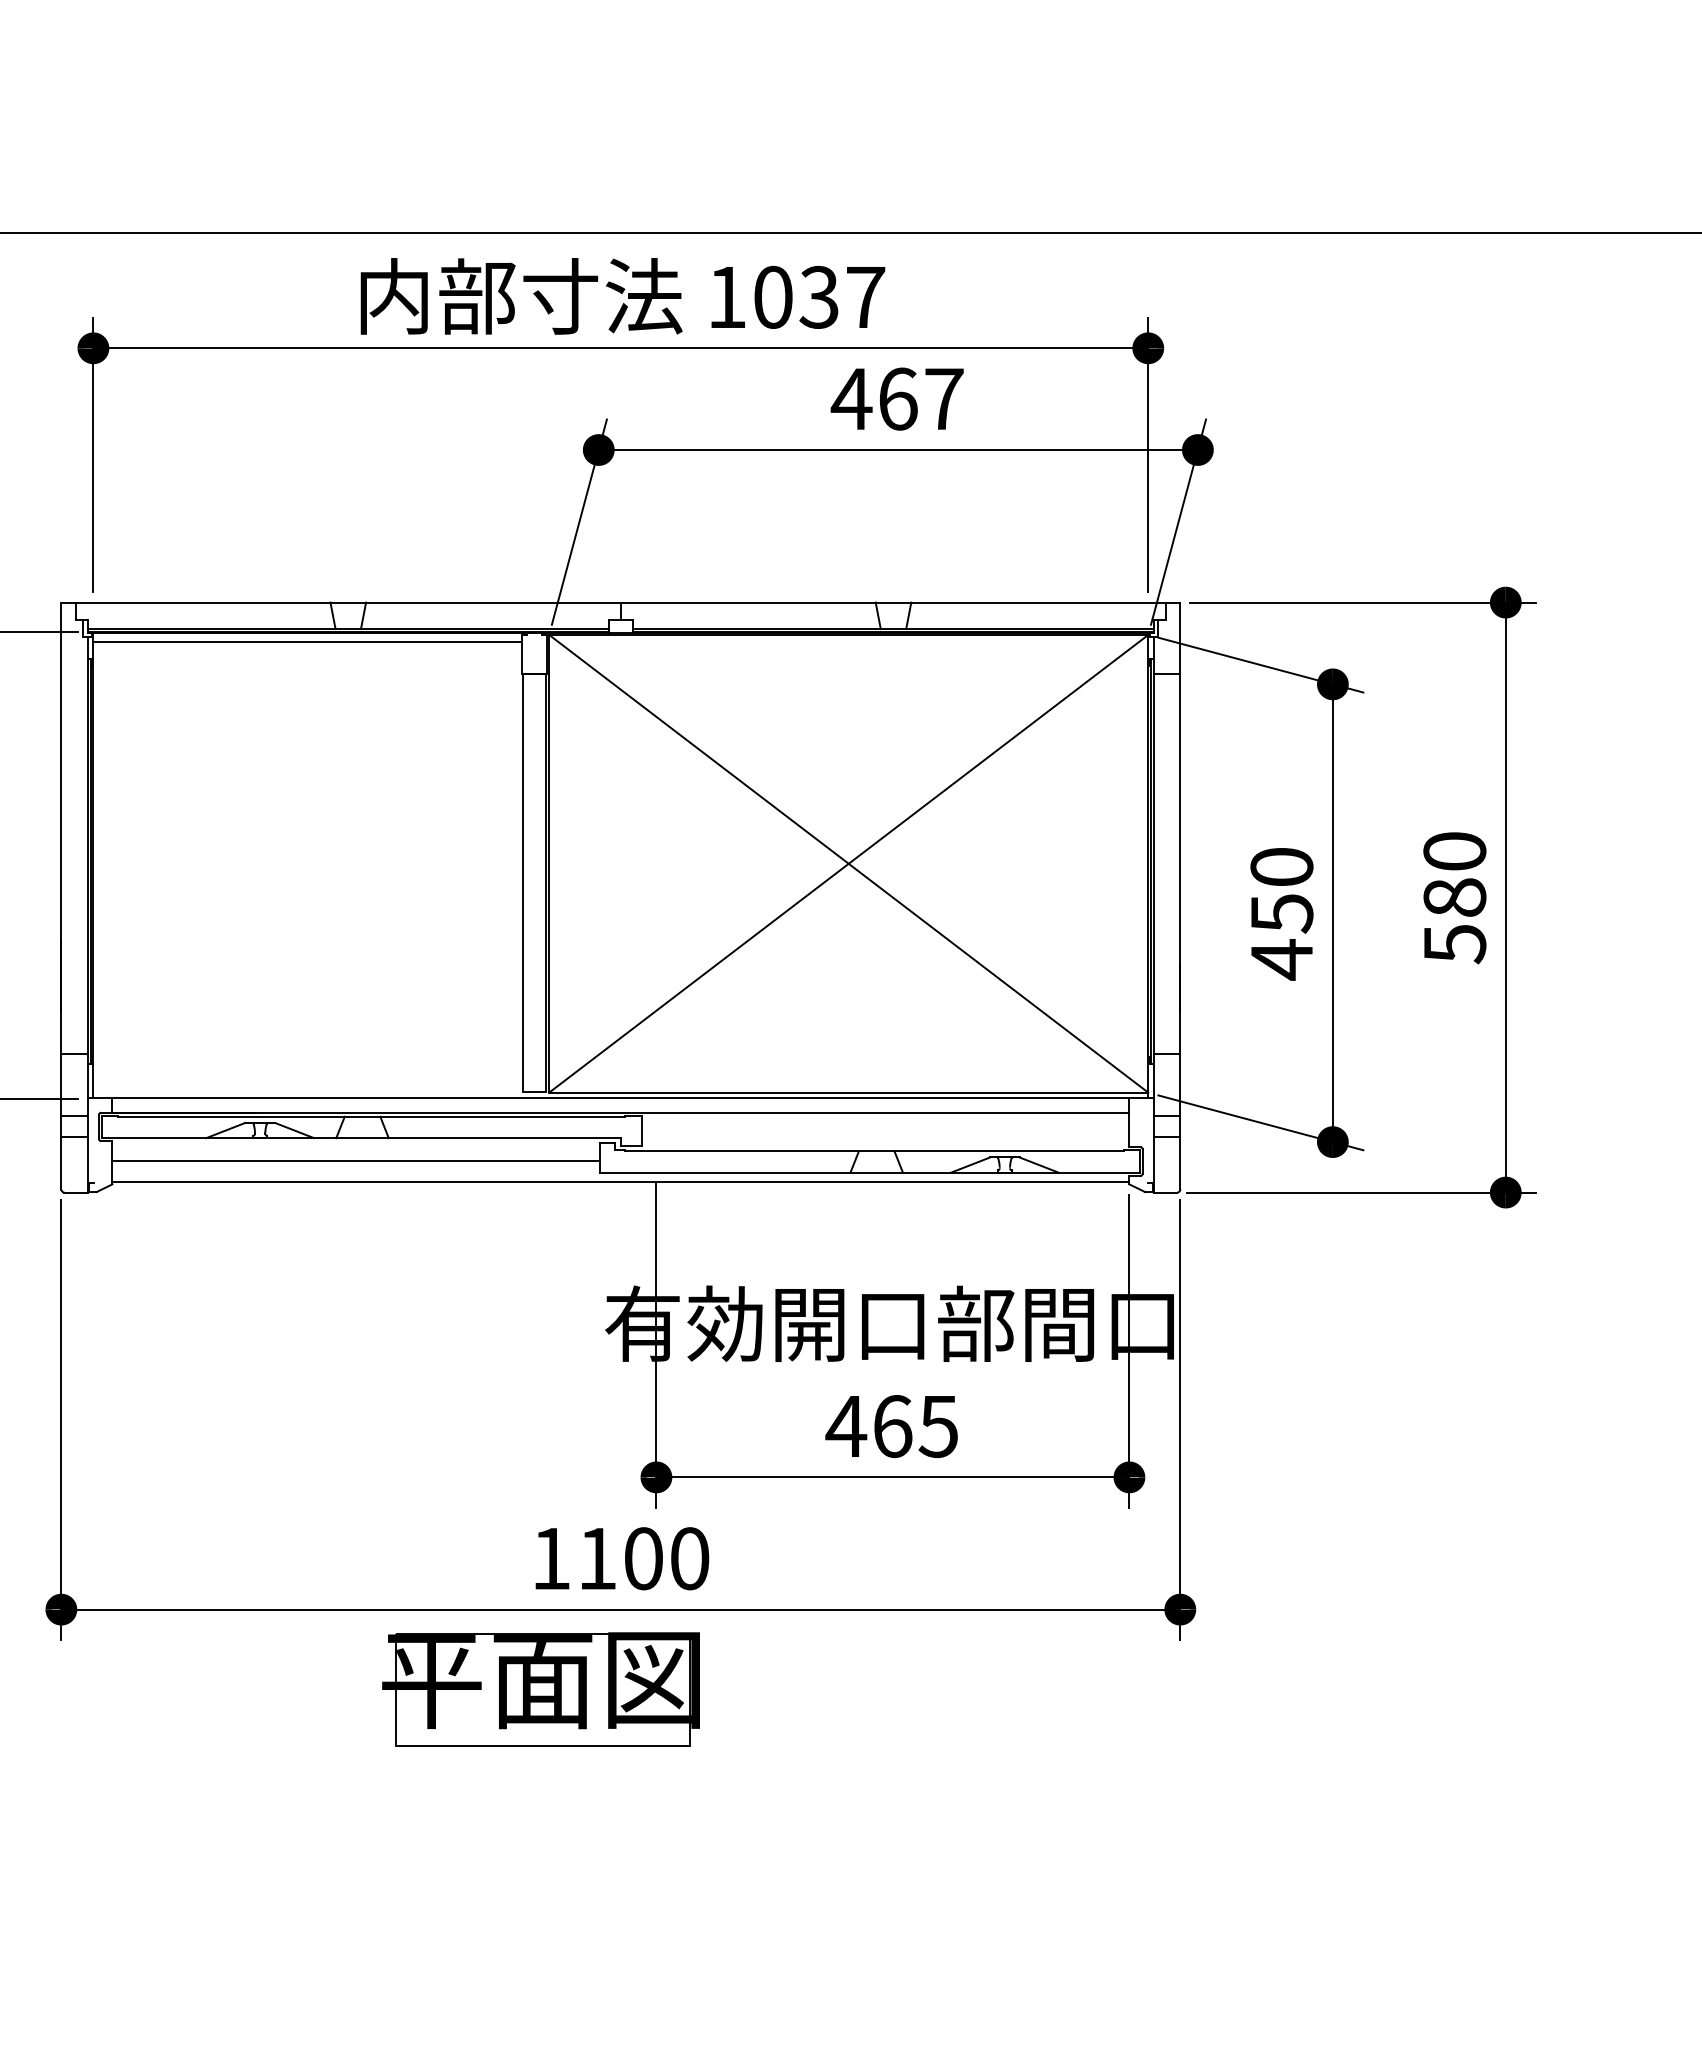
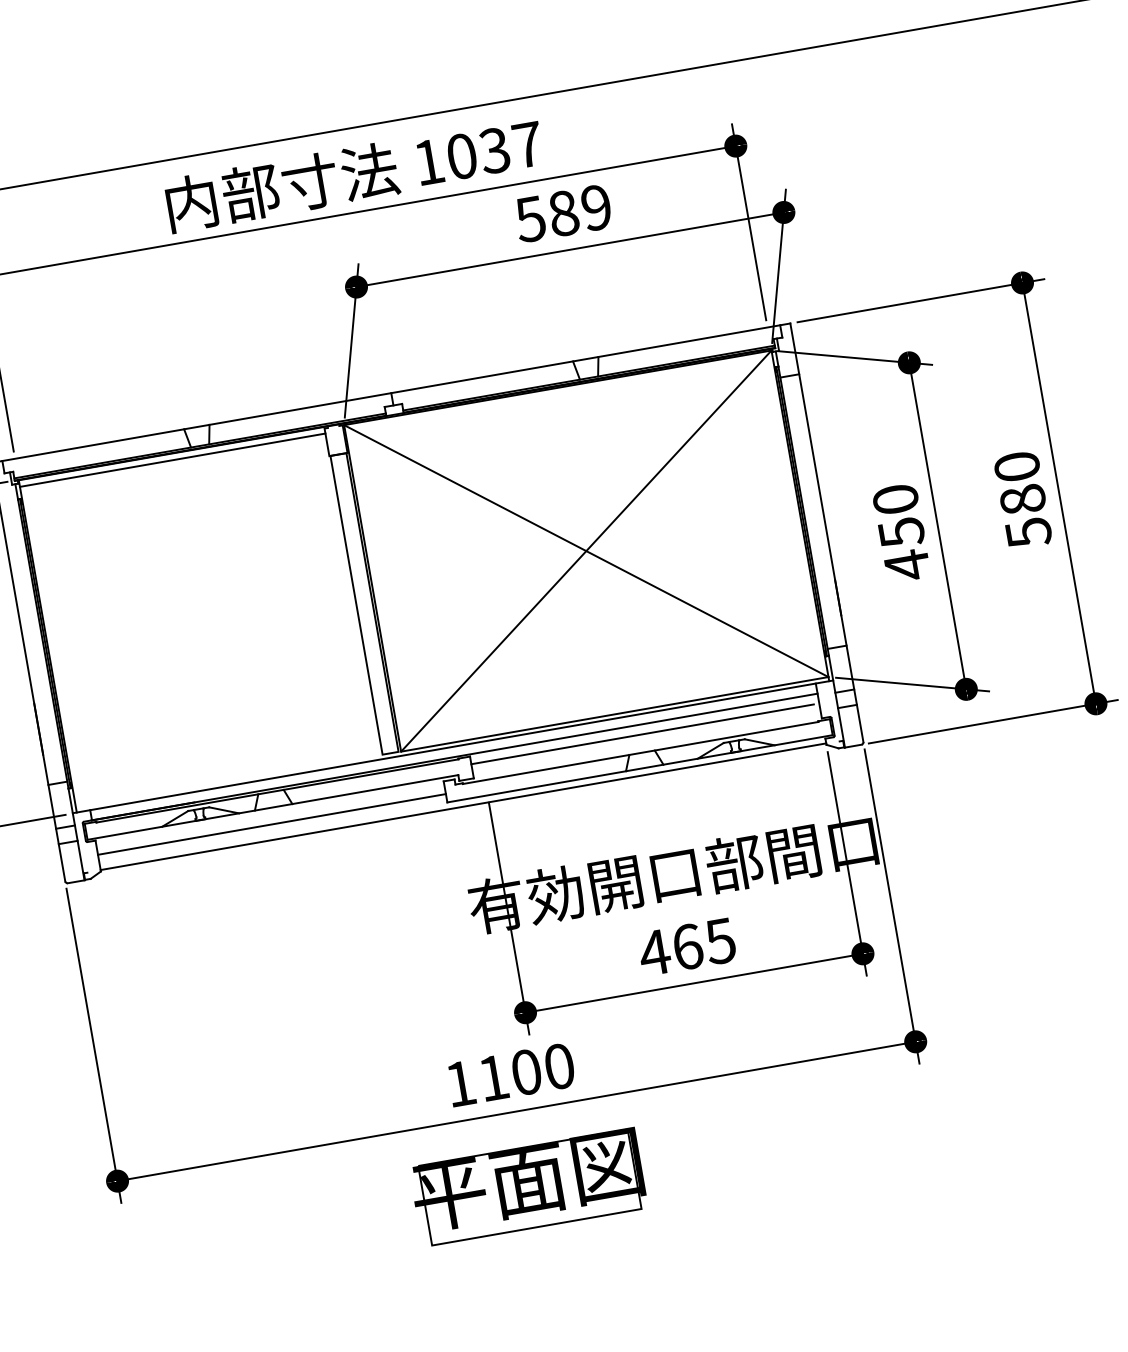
text: (896, 398) -> (562, 213), 467 -> 589
line: (881, 1126) -> (642, 734), added
part: (540, 1689) -> (528, 1187), moved

